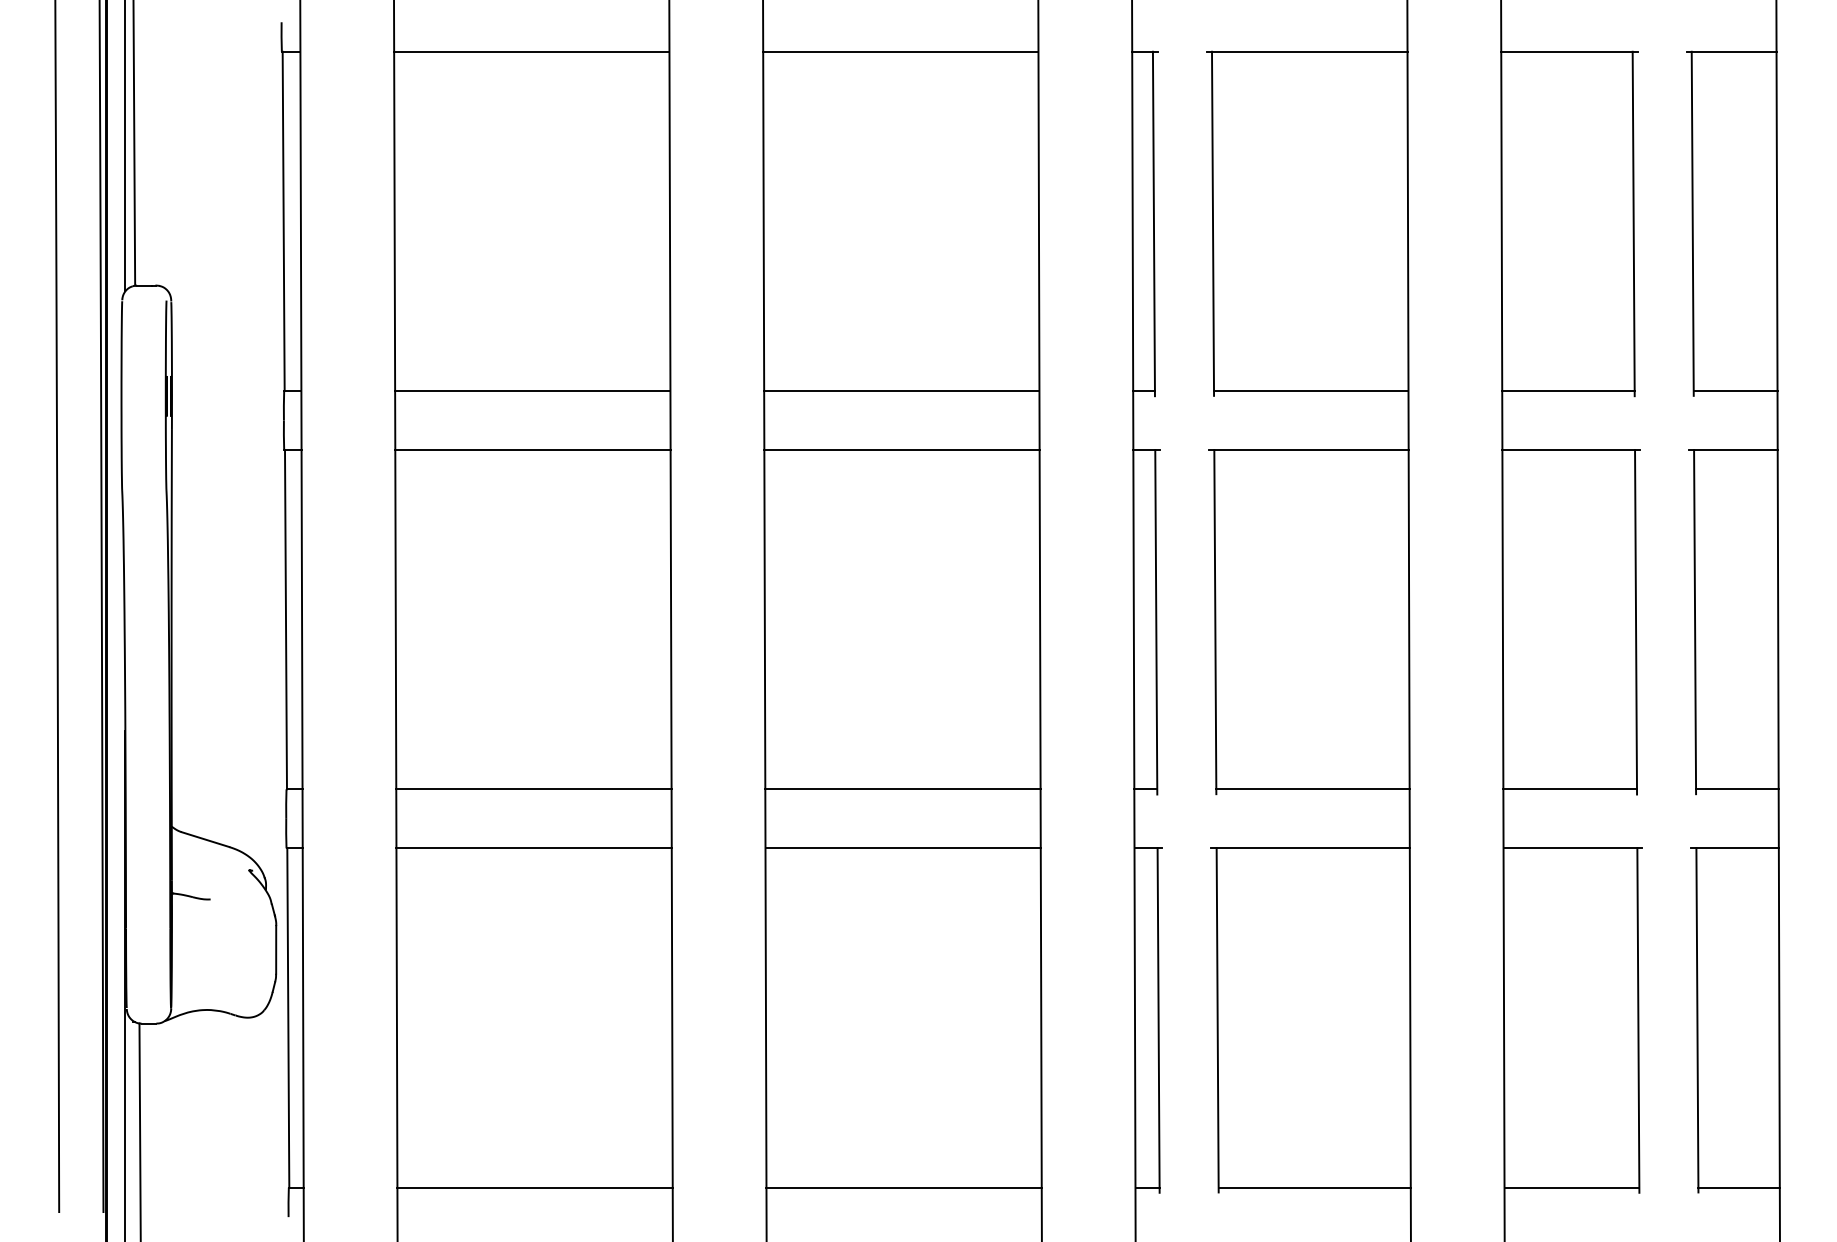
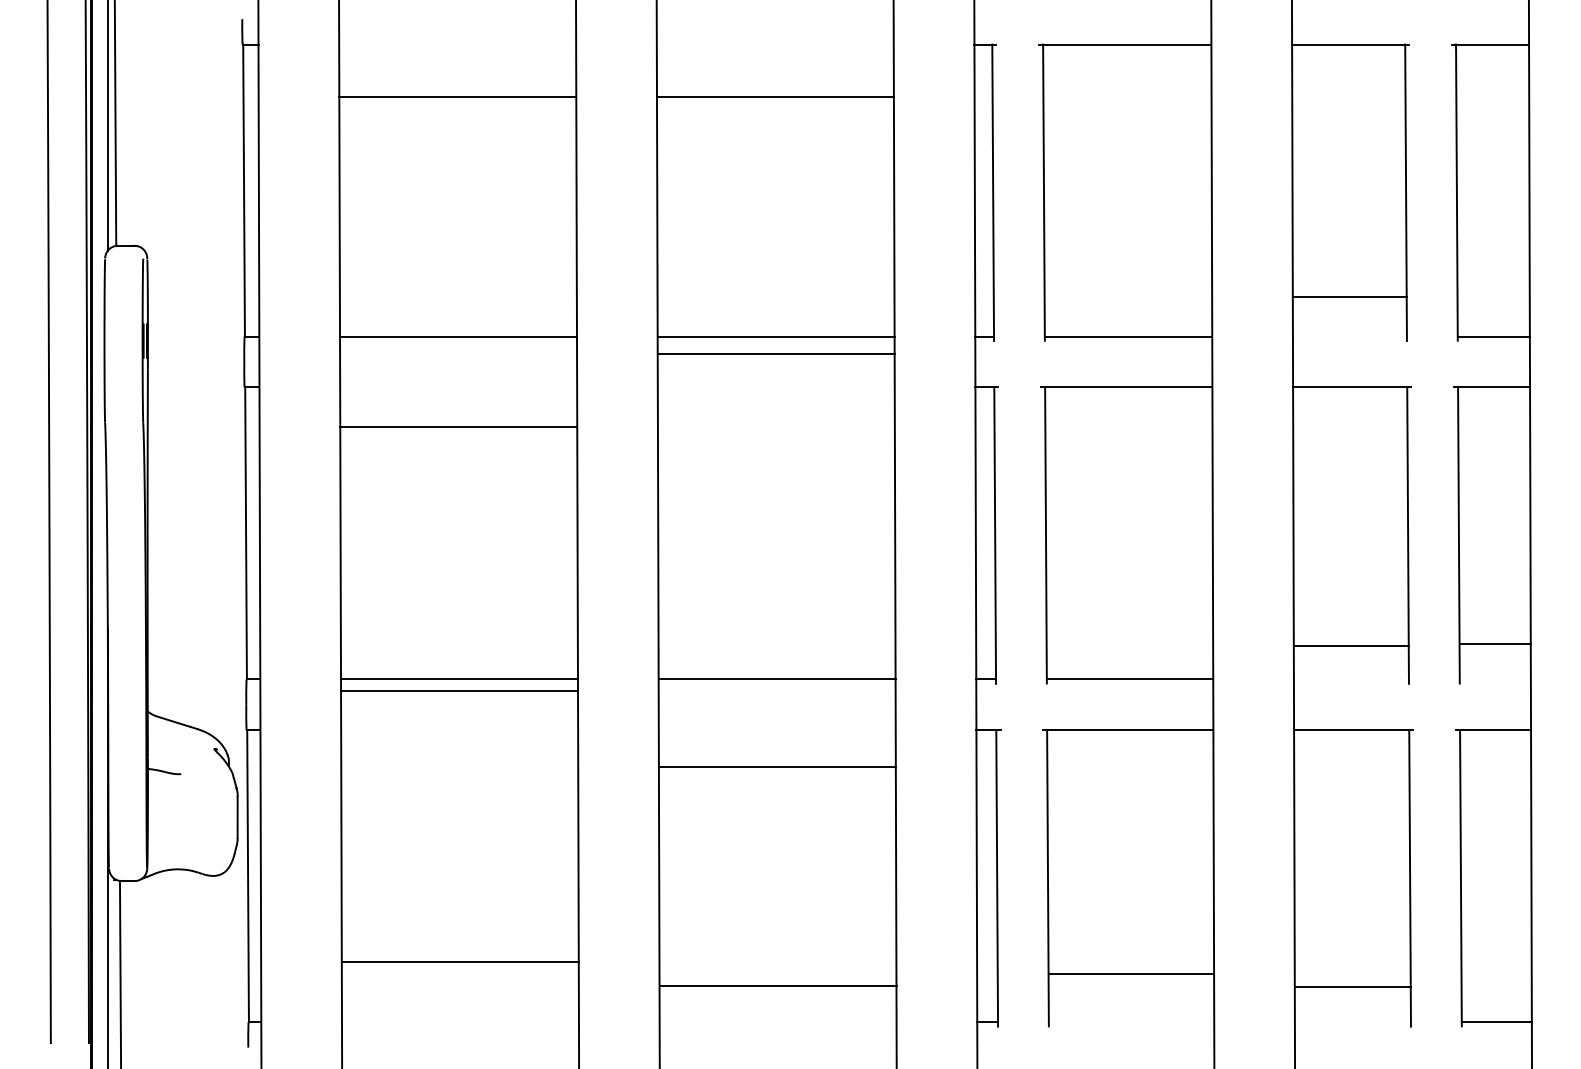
line: (531, 51) -> (457, 96), moved
line: (899, 51) -> (774, 96), moved
line: (1567, 390) -> (1349, 296), moved
line: (532, 450) -> (458, 427), moved
line: (901, 450) -> (775, 354), moved
line: (1569, 789) -> (1350, 646), moved
line: (1736, 789) -> (1494, 644), moved
line: (533, 848) -> (459, 691), moved
line: (902, 848) -> (776, 767), moved
line: (535, 1187) -> (460, 962), moved
line: (903, 1187) -> (777, 986), moved
line: (1314, 1187) -> (1131, 974), moved
line: (1571, 1187) -> (1352, 987), moved

